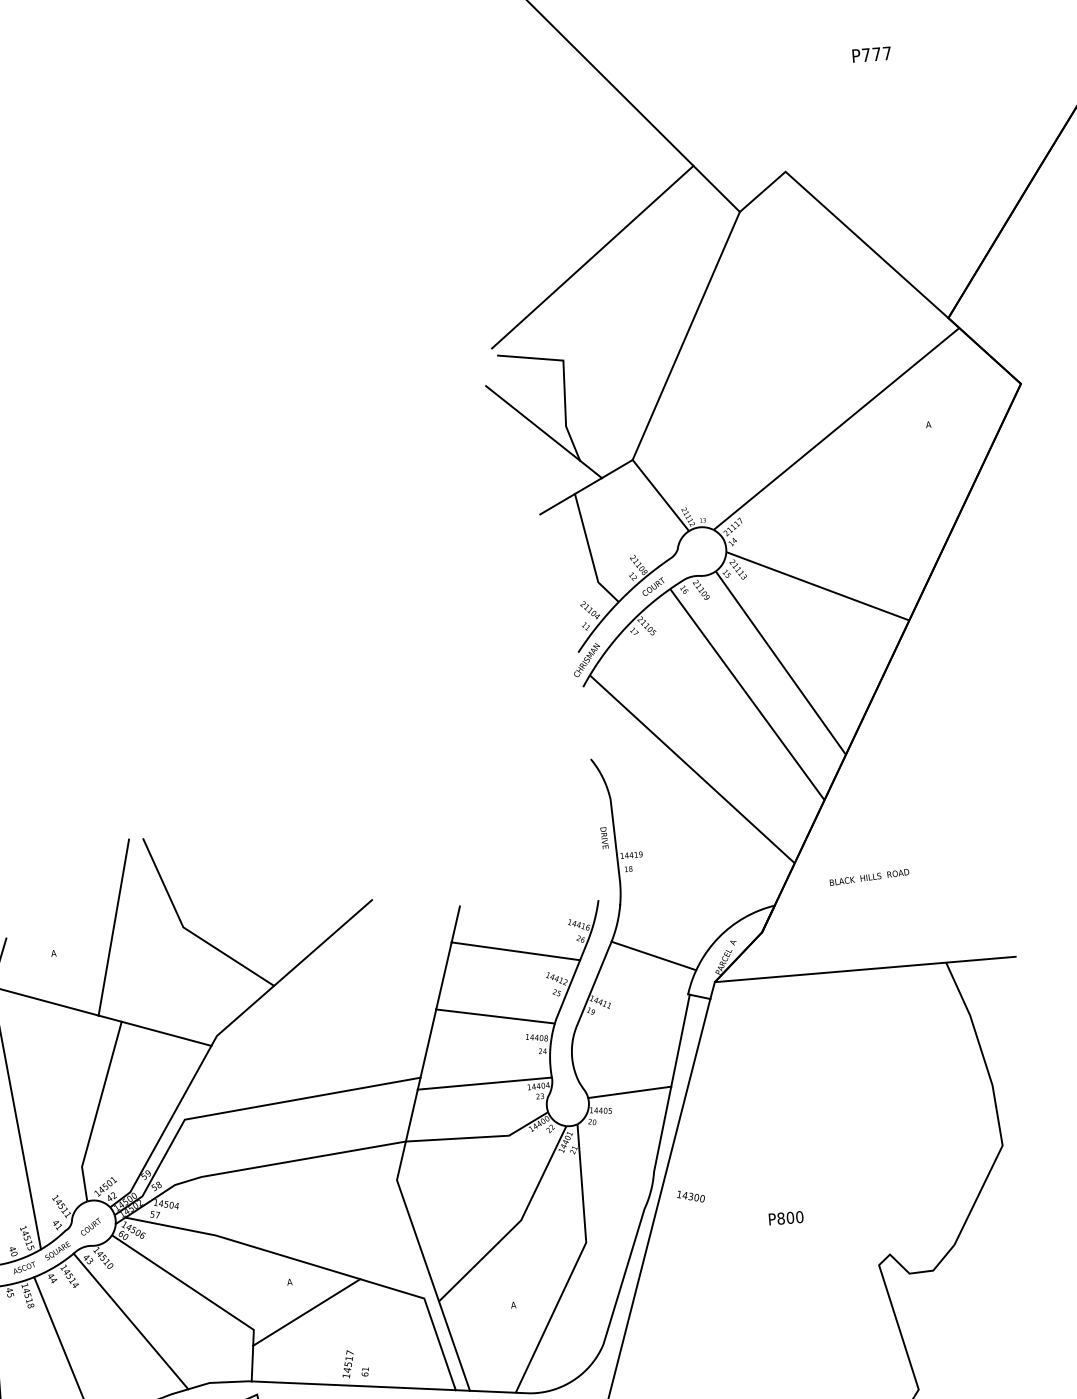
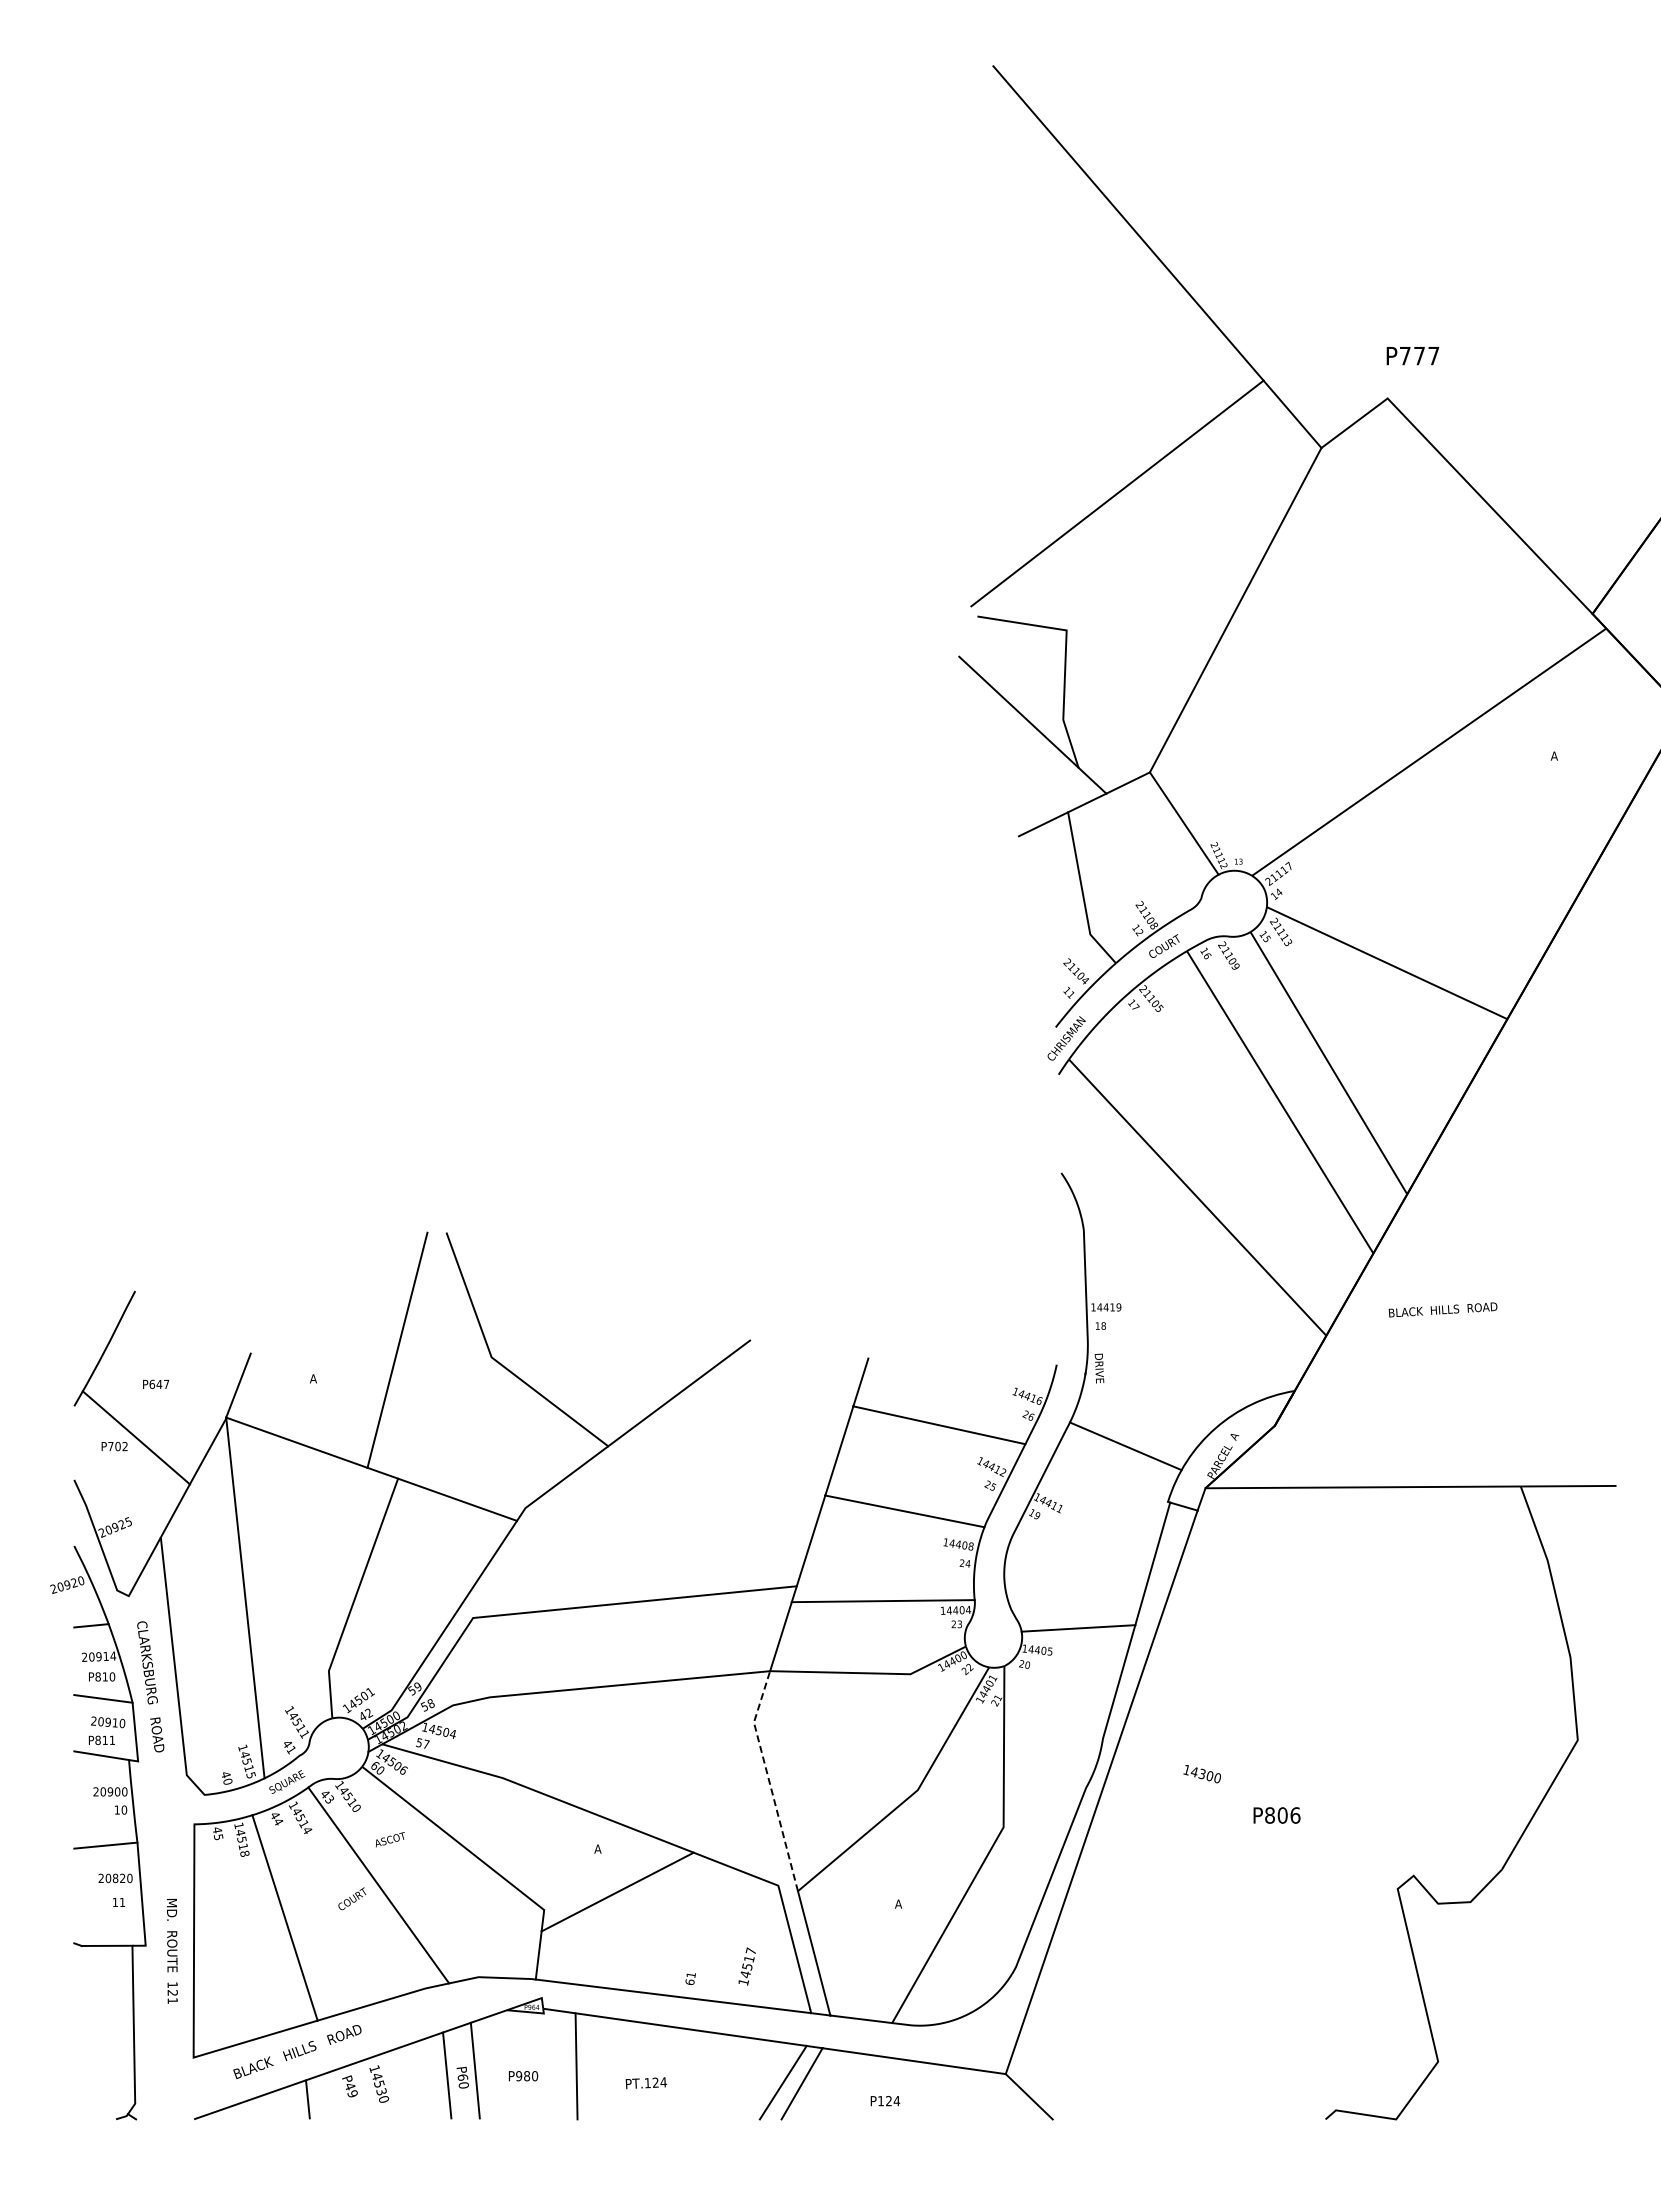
text: (871, 55) -> (1412, 356), moved
text: (604, 838) -> (1099, 1368), moved
text: (869, 877) -> (1442, 1309), moved
text: (690, 1196) -> (1201, 1774), moved
text: (799, 1217) -> (1295, 1815), P800 -> P806
line: (411, 1221) -> (769, 1780), solid -> dashed
text: (90, 1226) -> (352, 1898), moved
text: (24, 1267) -> (390, 1839), moved
text: (347, 1364) -> (746, 1966), moved

